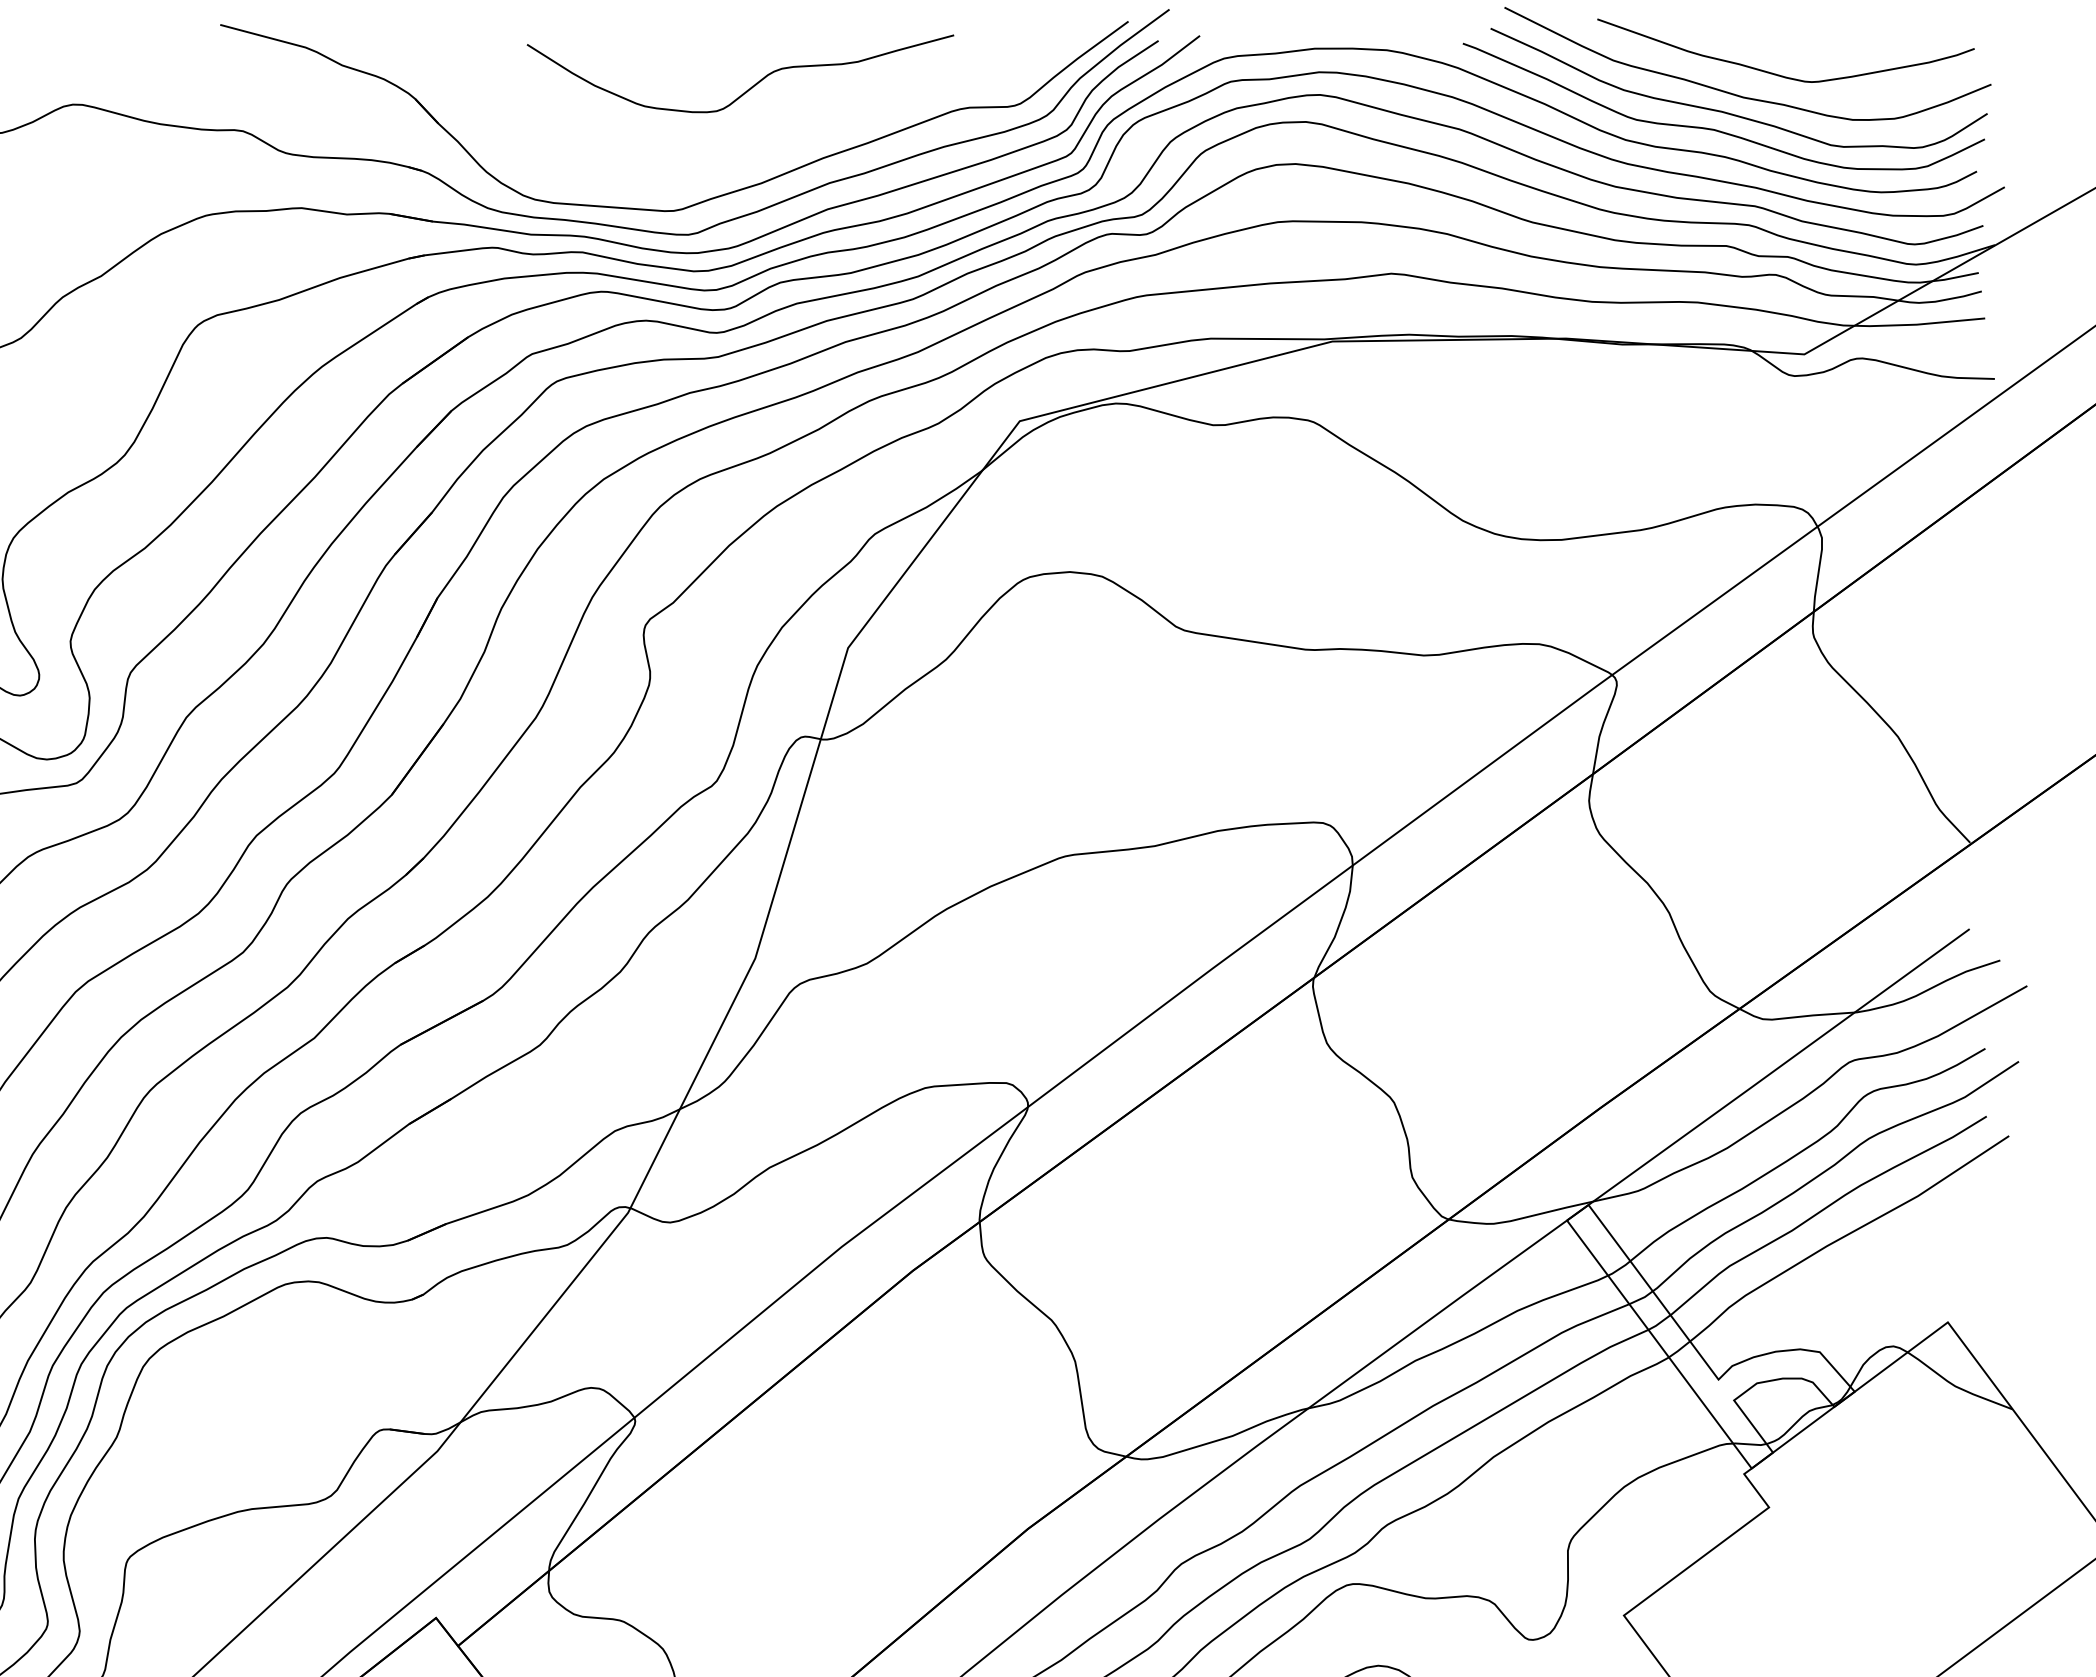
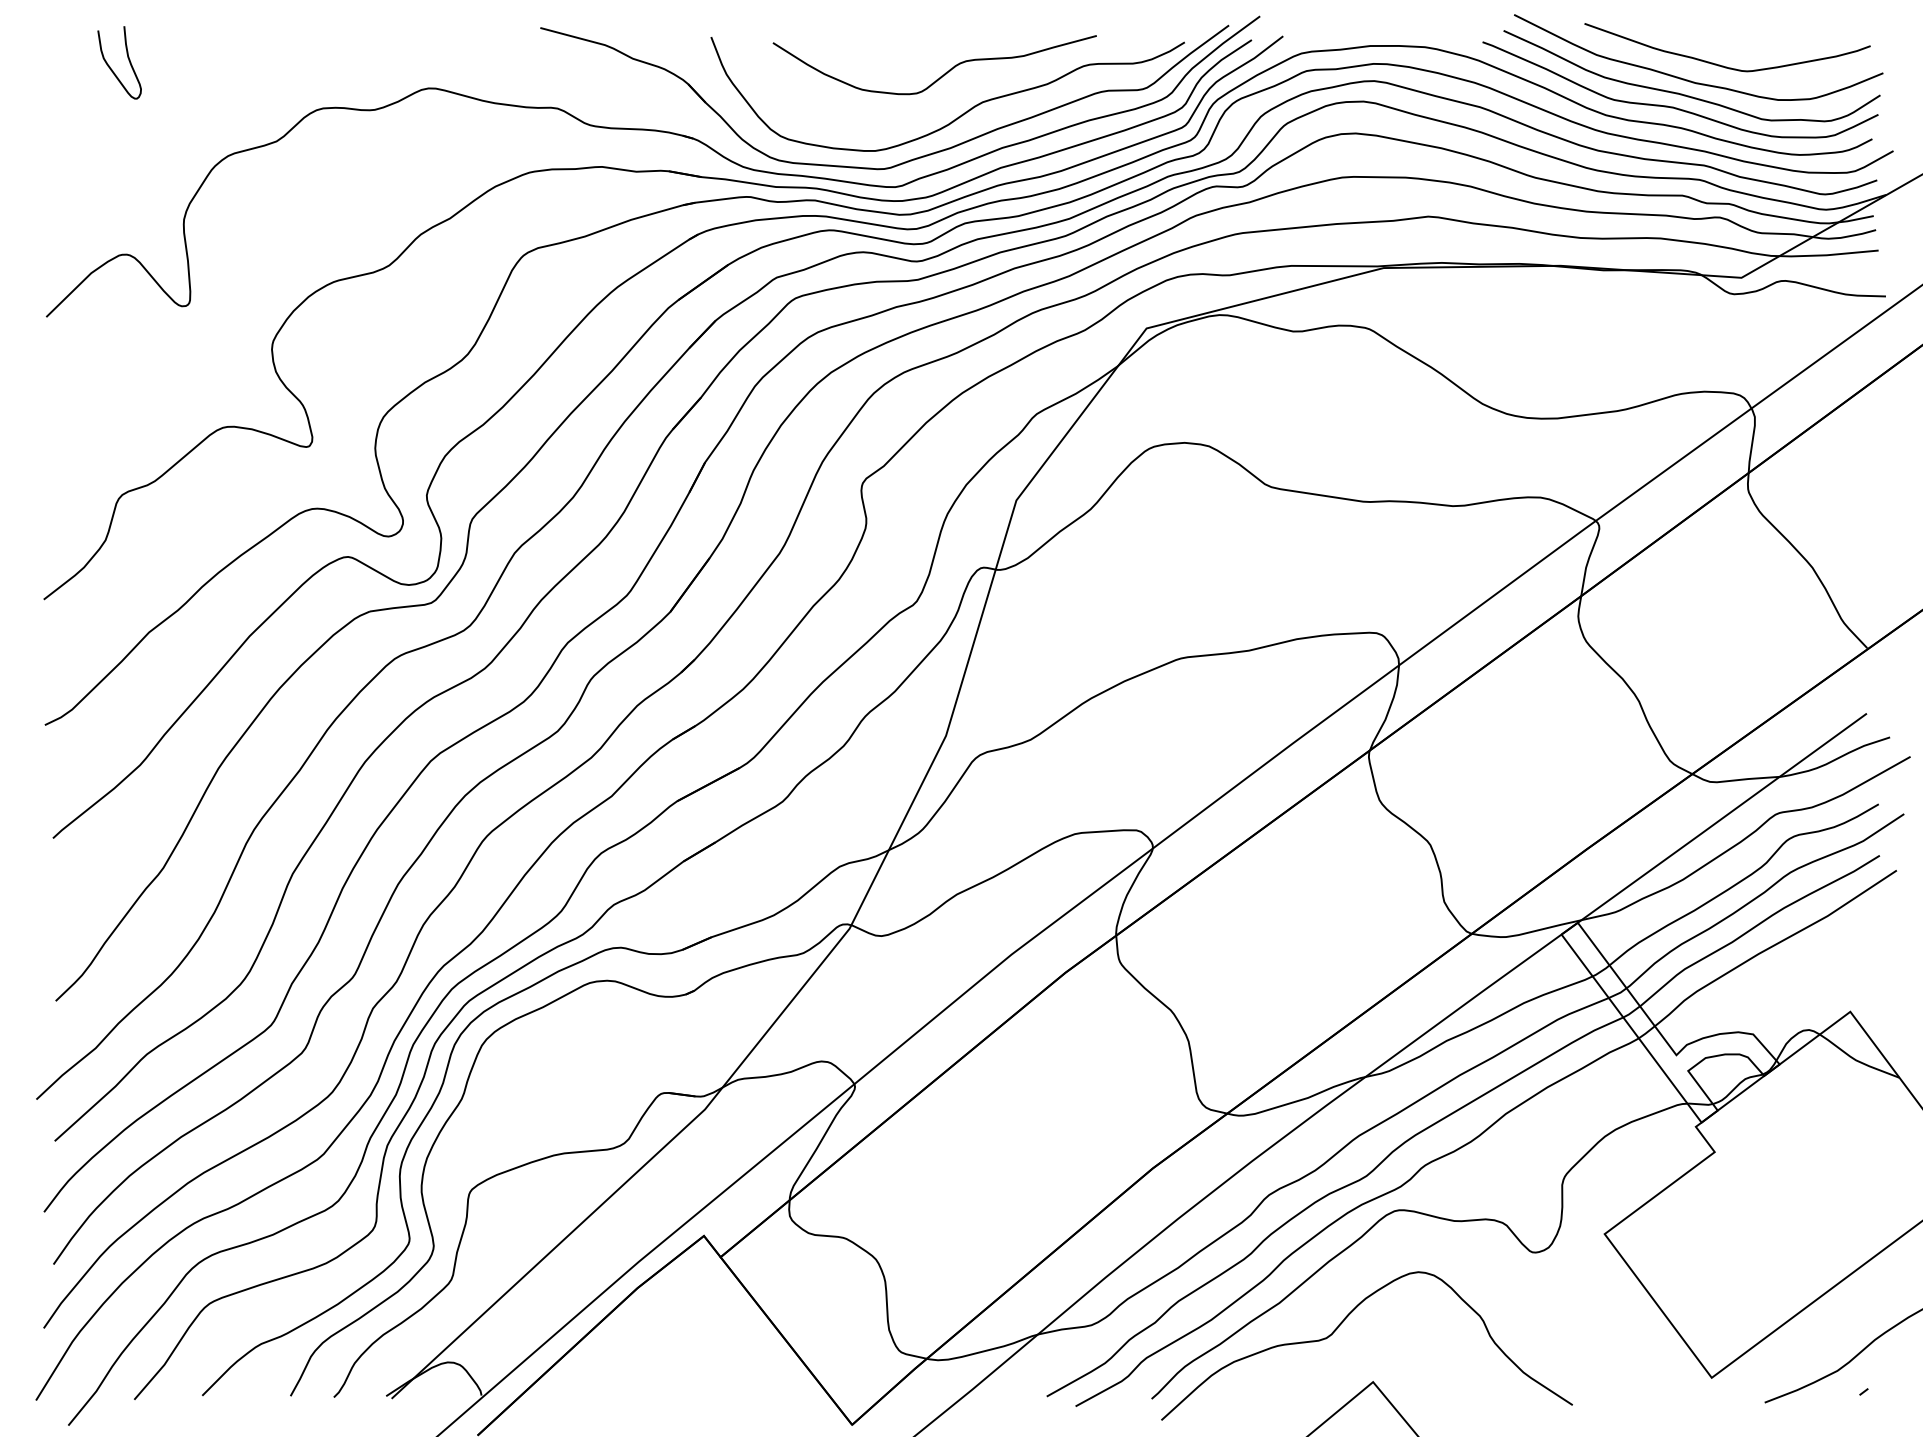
curve: (775, 139) -> (961, 114), added

